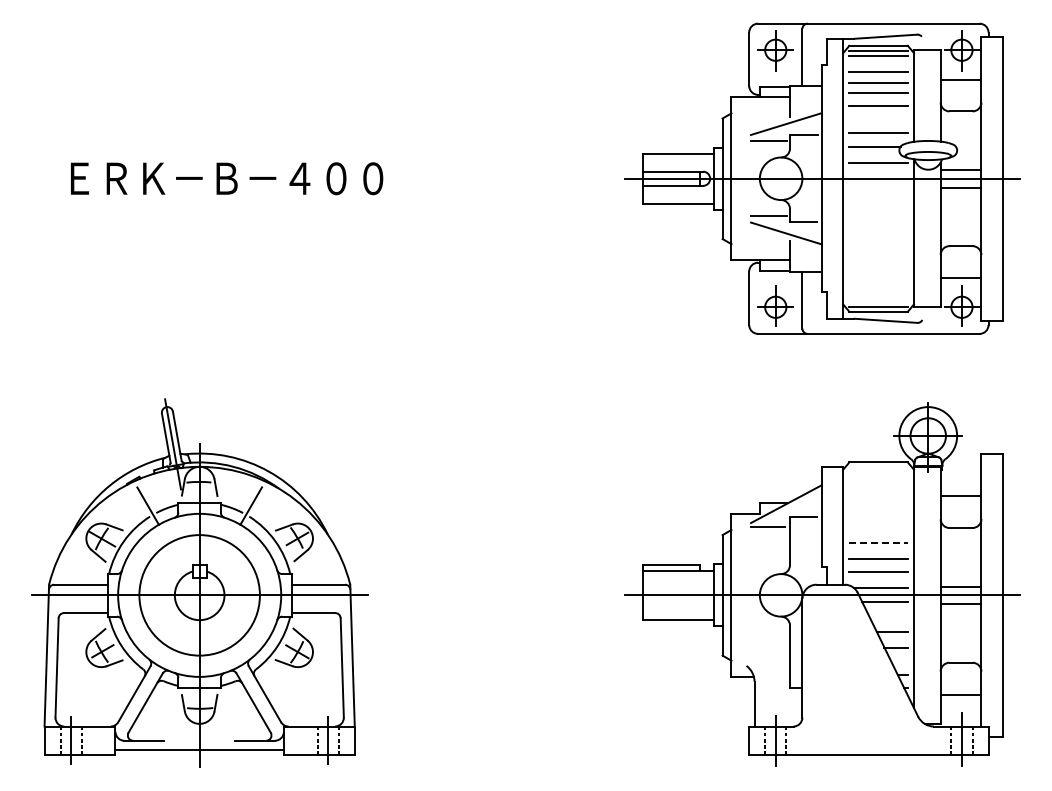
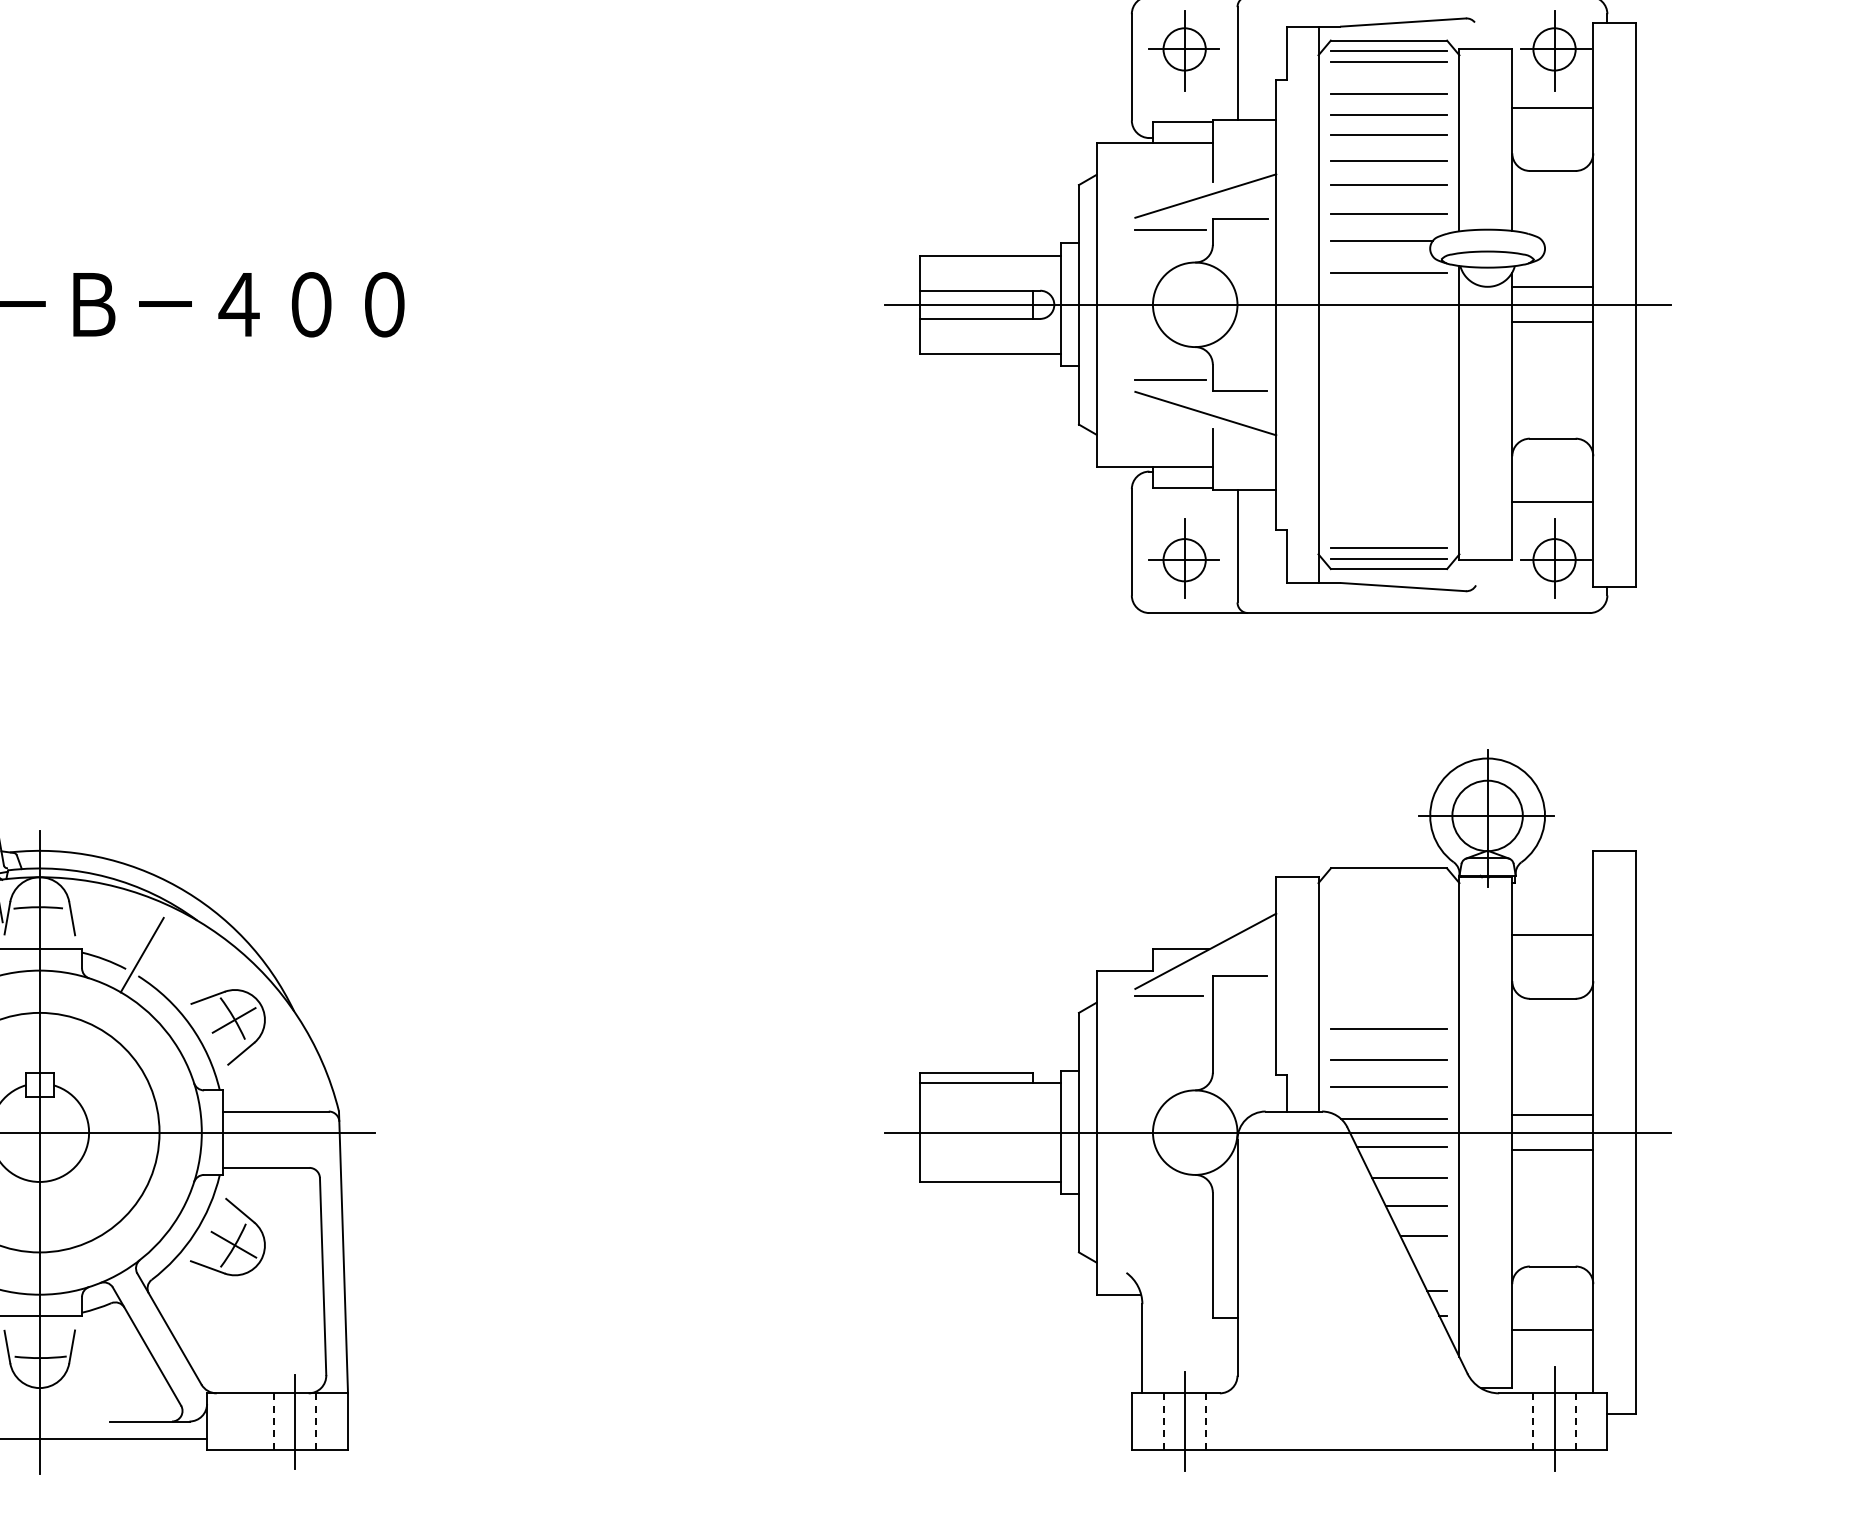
line: (878, 118) -> (1388, 185), added
line: (878, 301) -> (1388, 548), added
line: (879, 543) -> (1390, 1029), dashed -> solid
line: (888, 618) -> (1408, 1178), added

